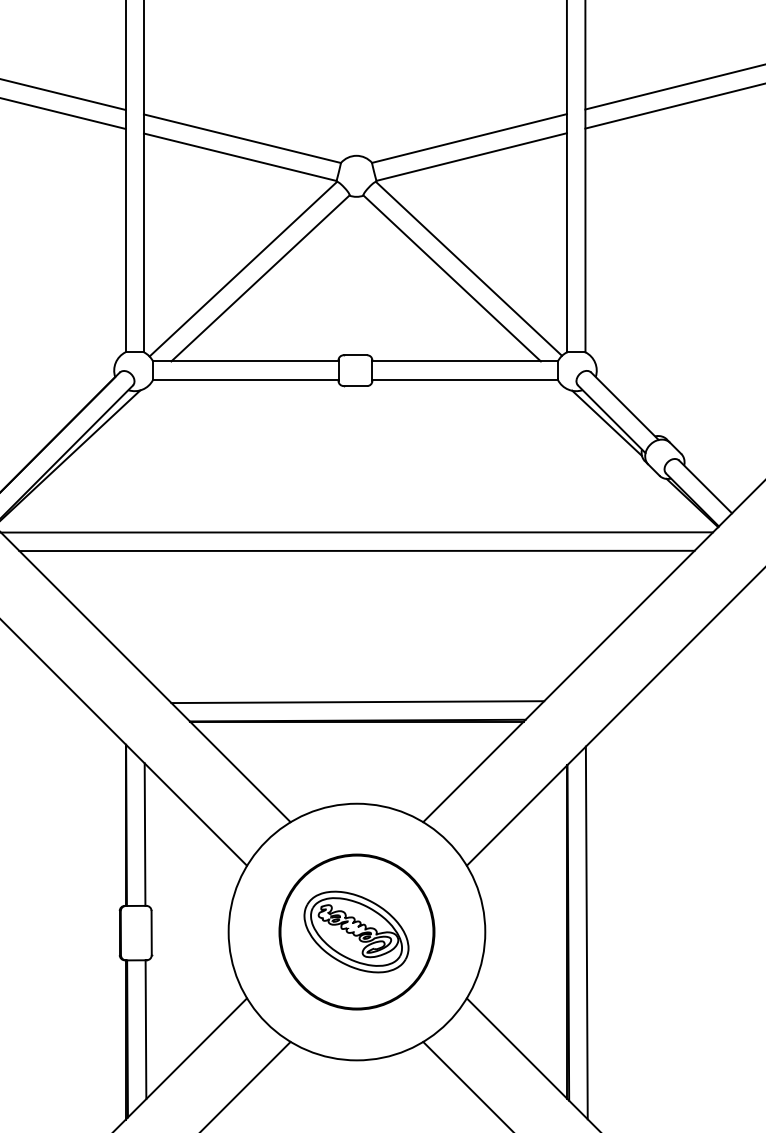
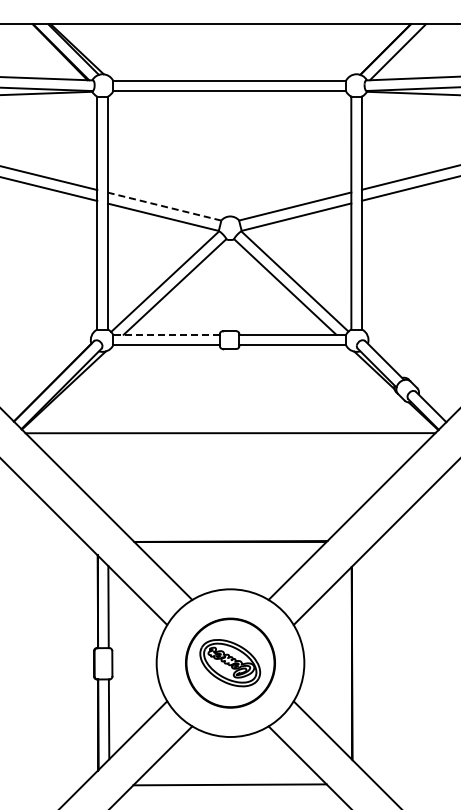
line: (242, 138) -> (164, 206), solid -> dashed
line: (245, 360) -> (166, 334), solid -> dashed
line: (356, 550) -> (230, 443), removed
line: (356, 701) -> (230, 530), removed
line: (586, 932) -> (362, 663), removed

